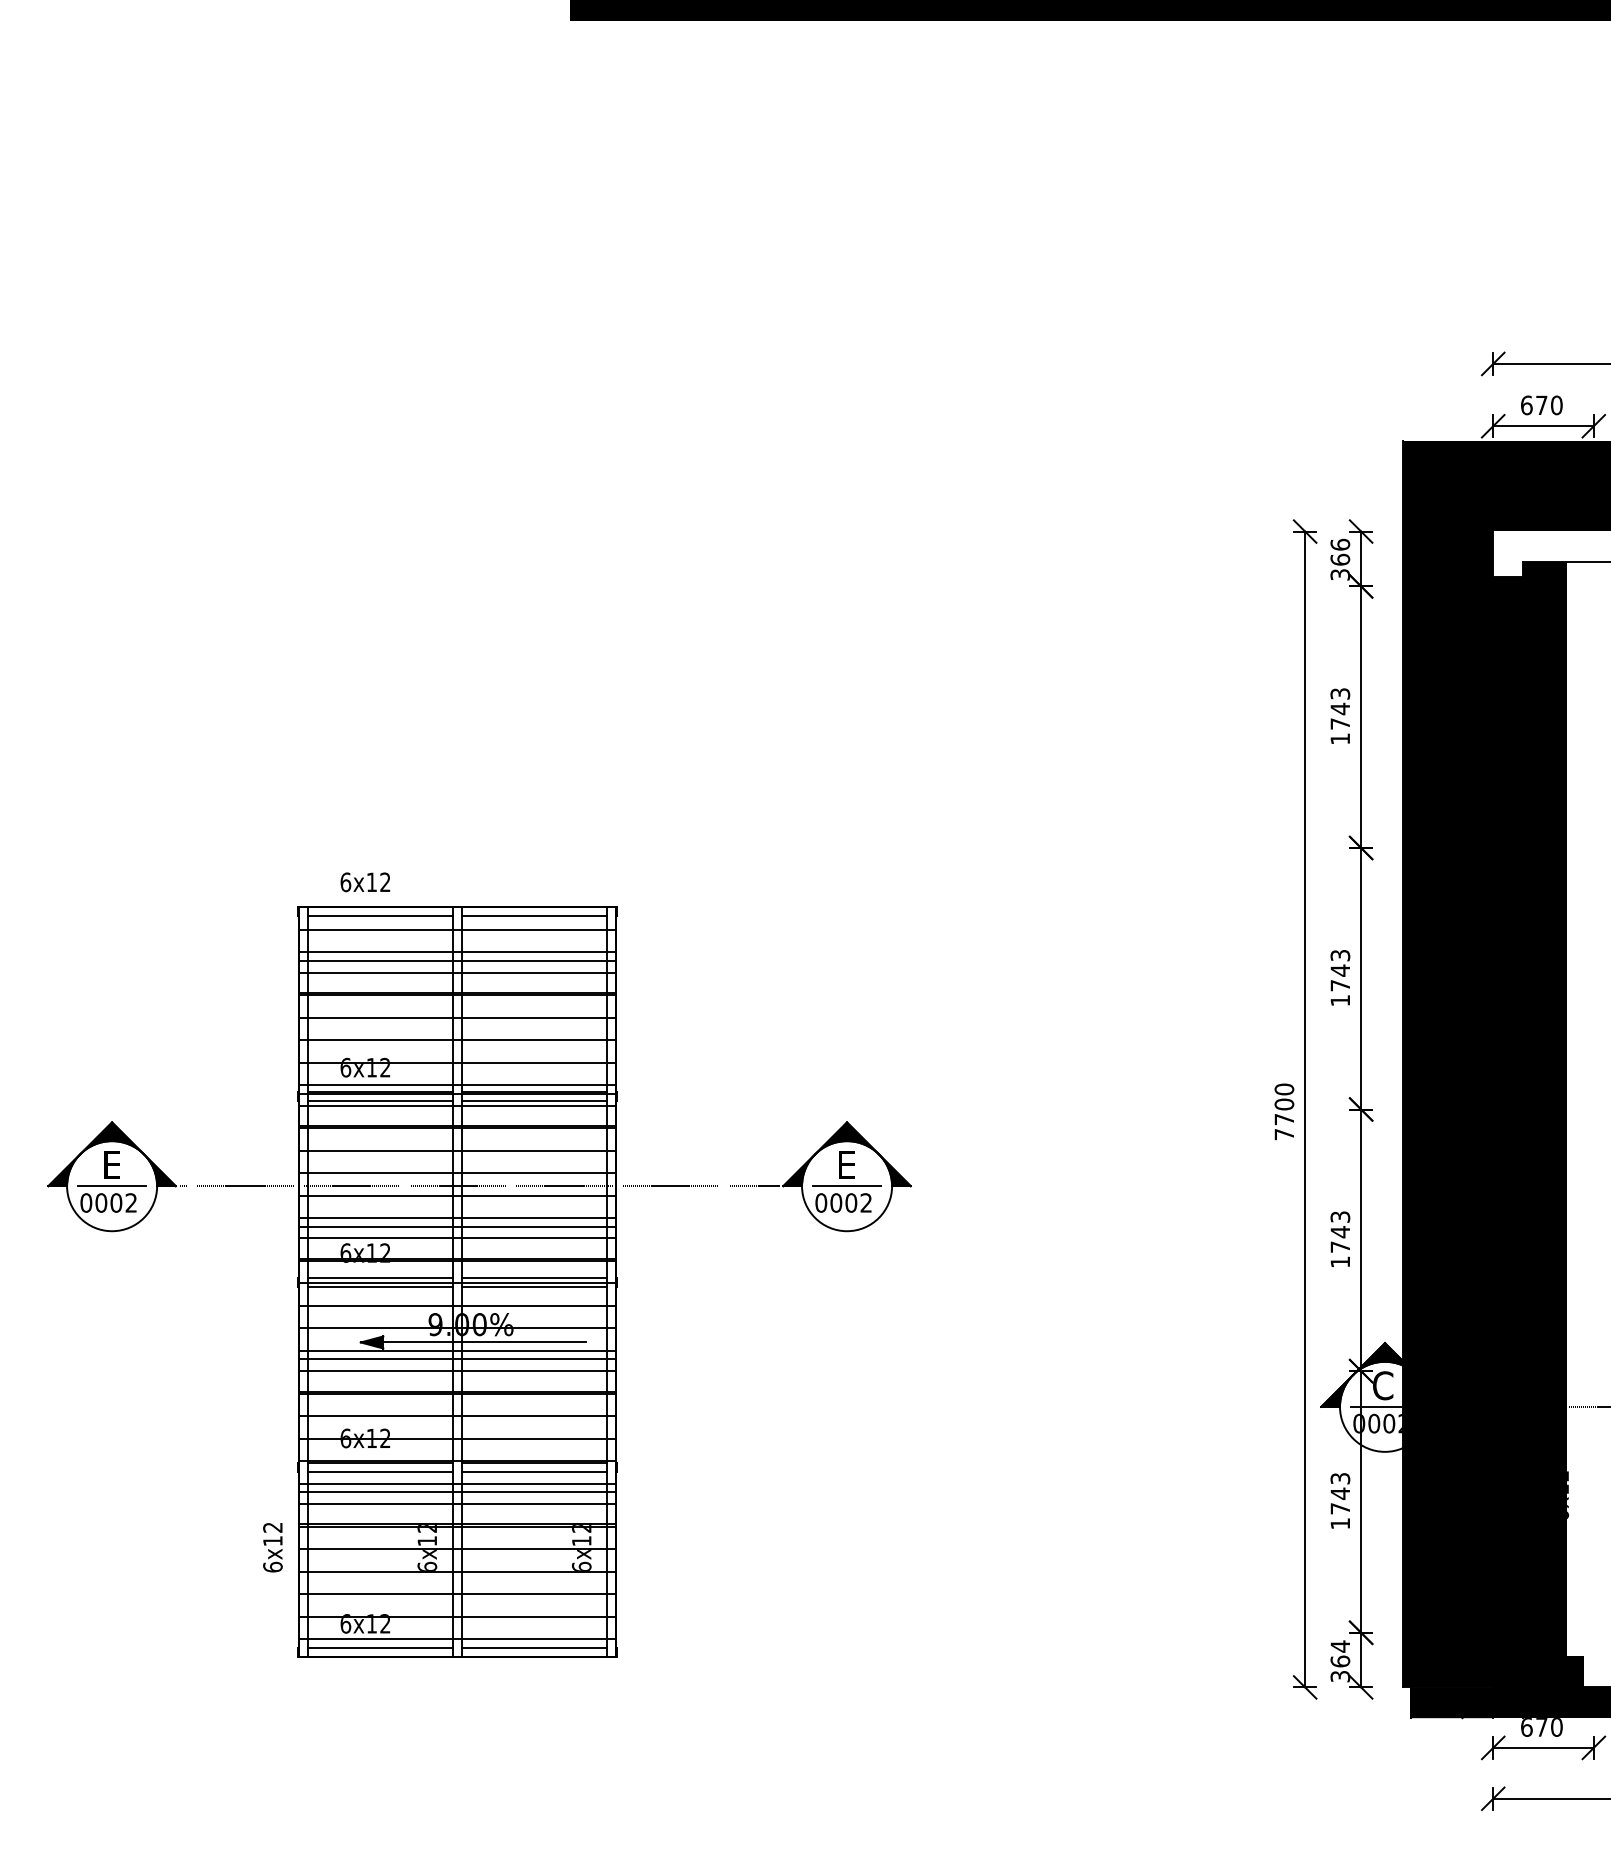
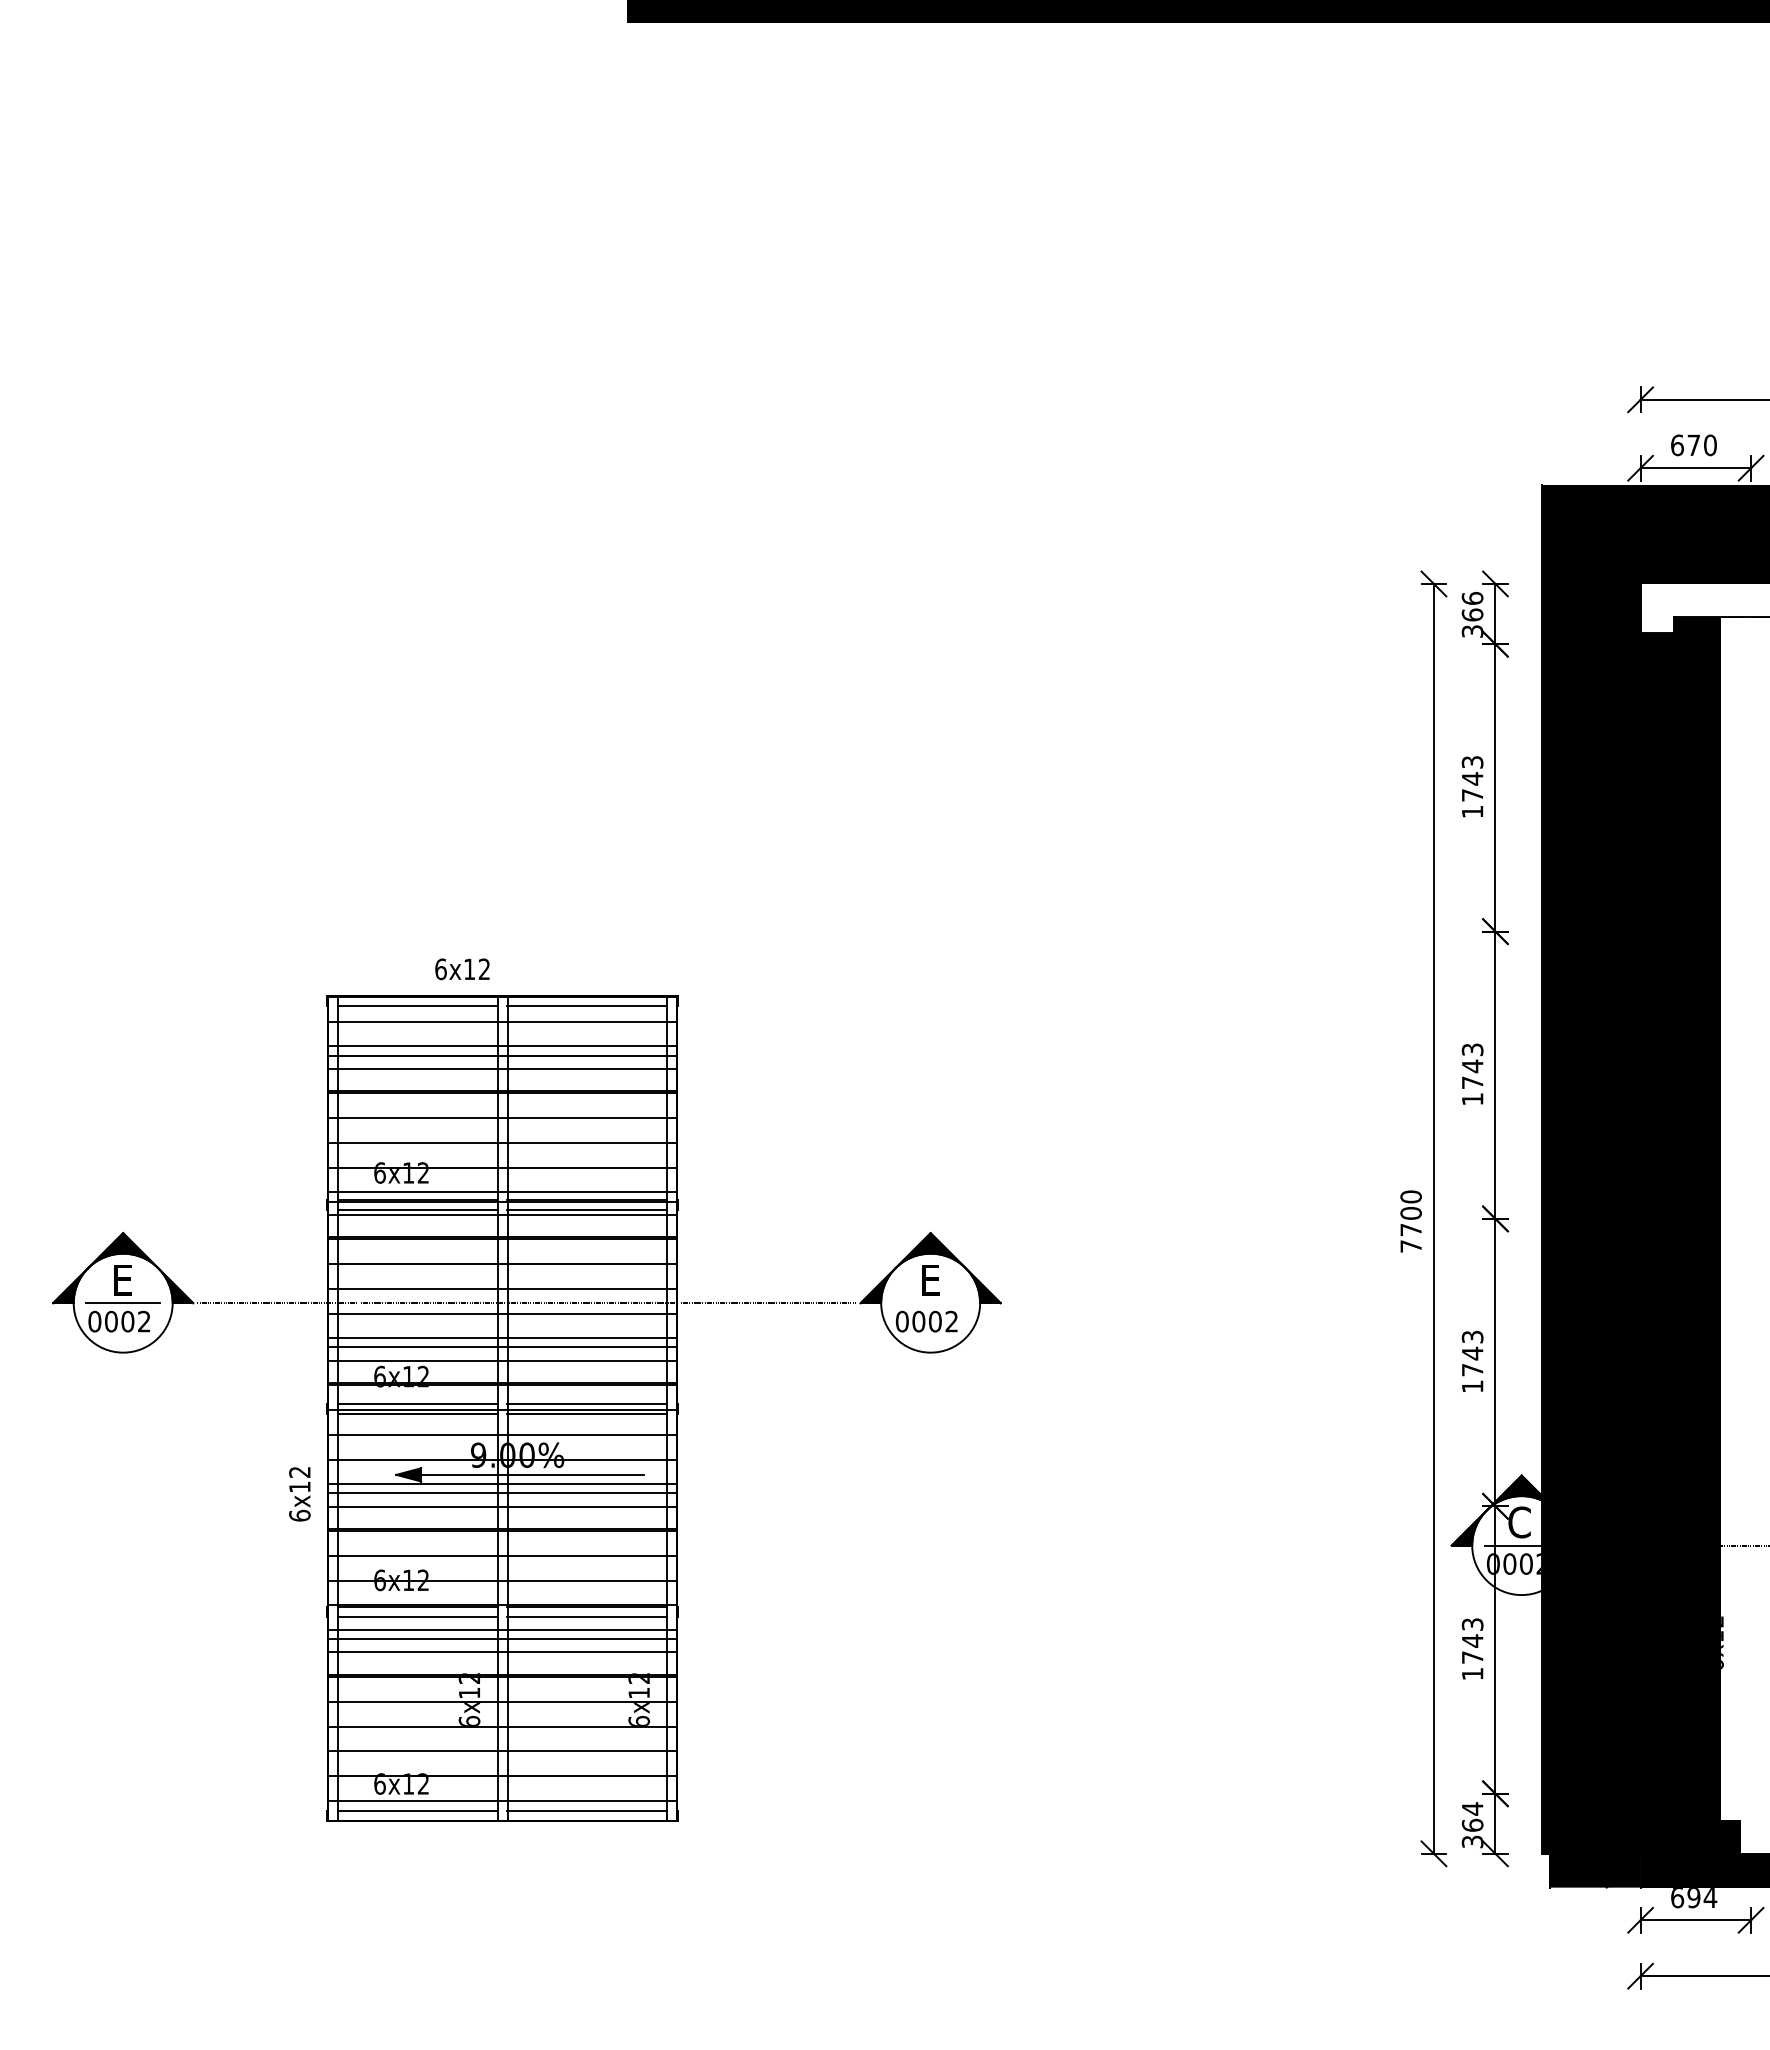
text: (365, 882) -> (462, 969), moved
line: (846, 1186) -> (930, 1303), removed
text: (272, 1547) -> (299, 1494), moved
text: (1549, 1728) -> (1702, 1898), 670 -> 694

